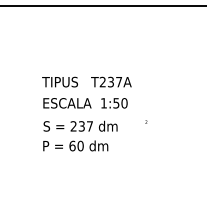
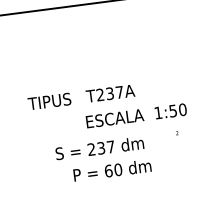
text: (86, 81) -> (80, 96), moved
text: (85, 103) -> (136, 116), moved
text: (75, 145) -> (112, 169), moved

